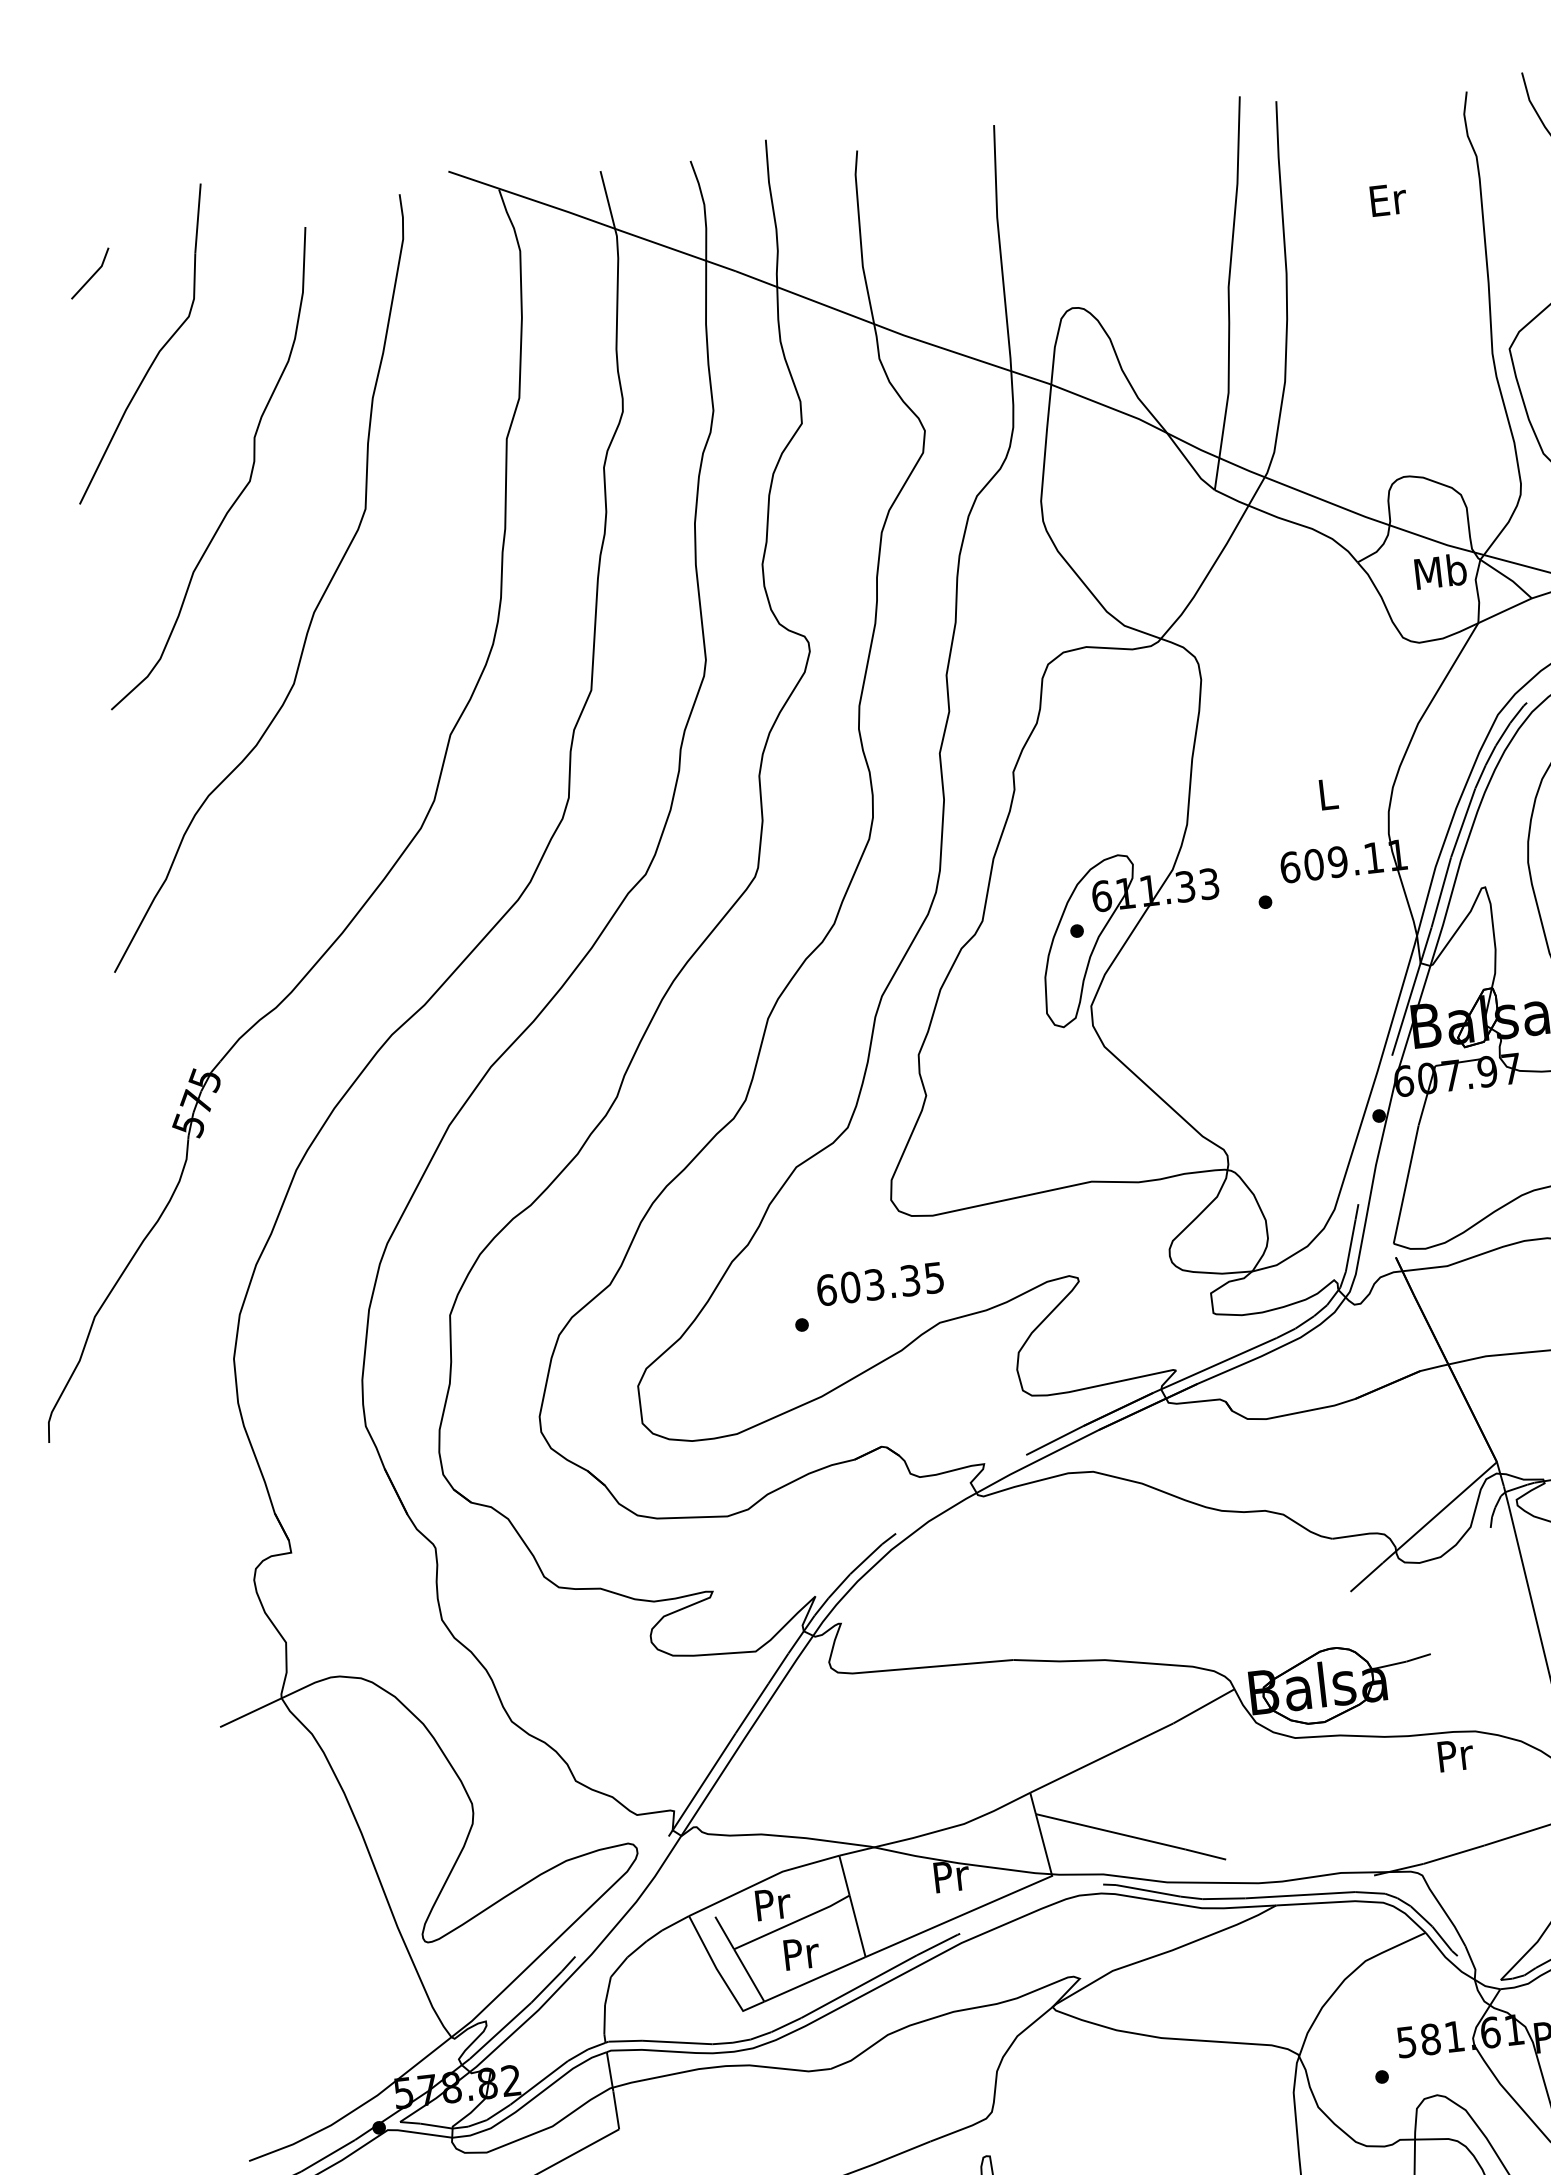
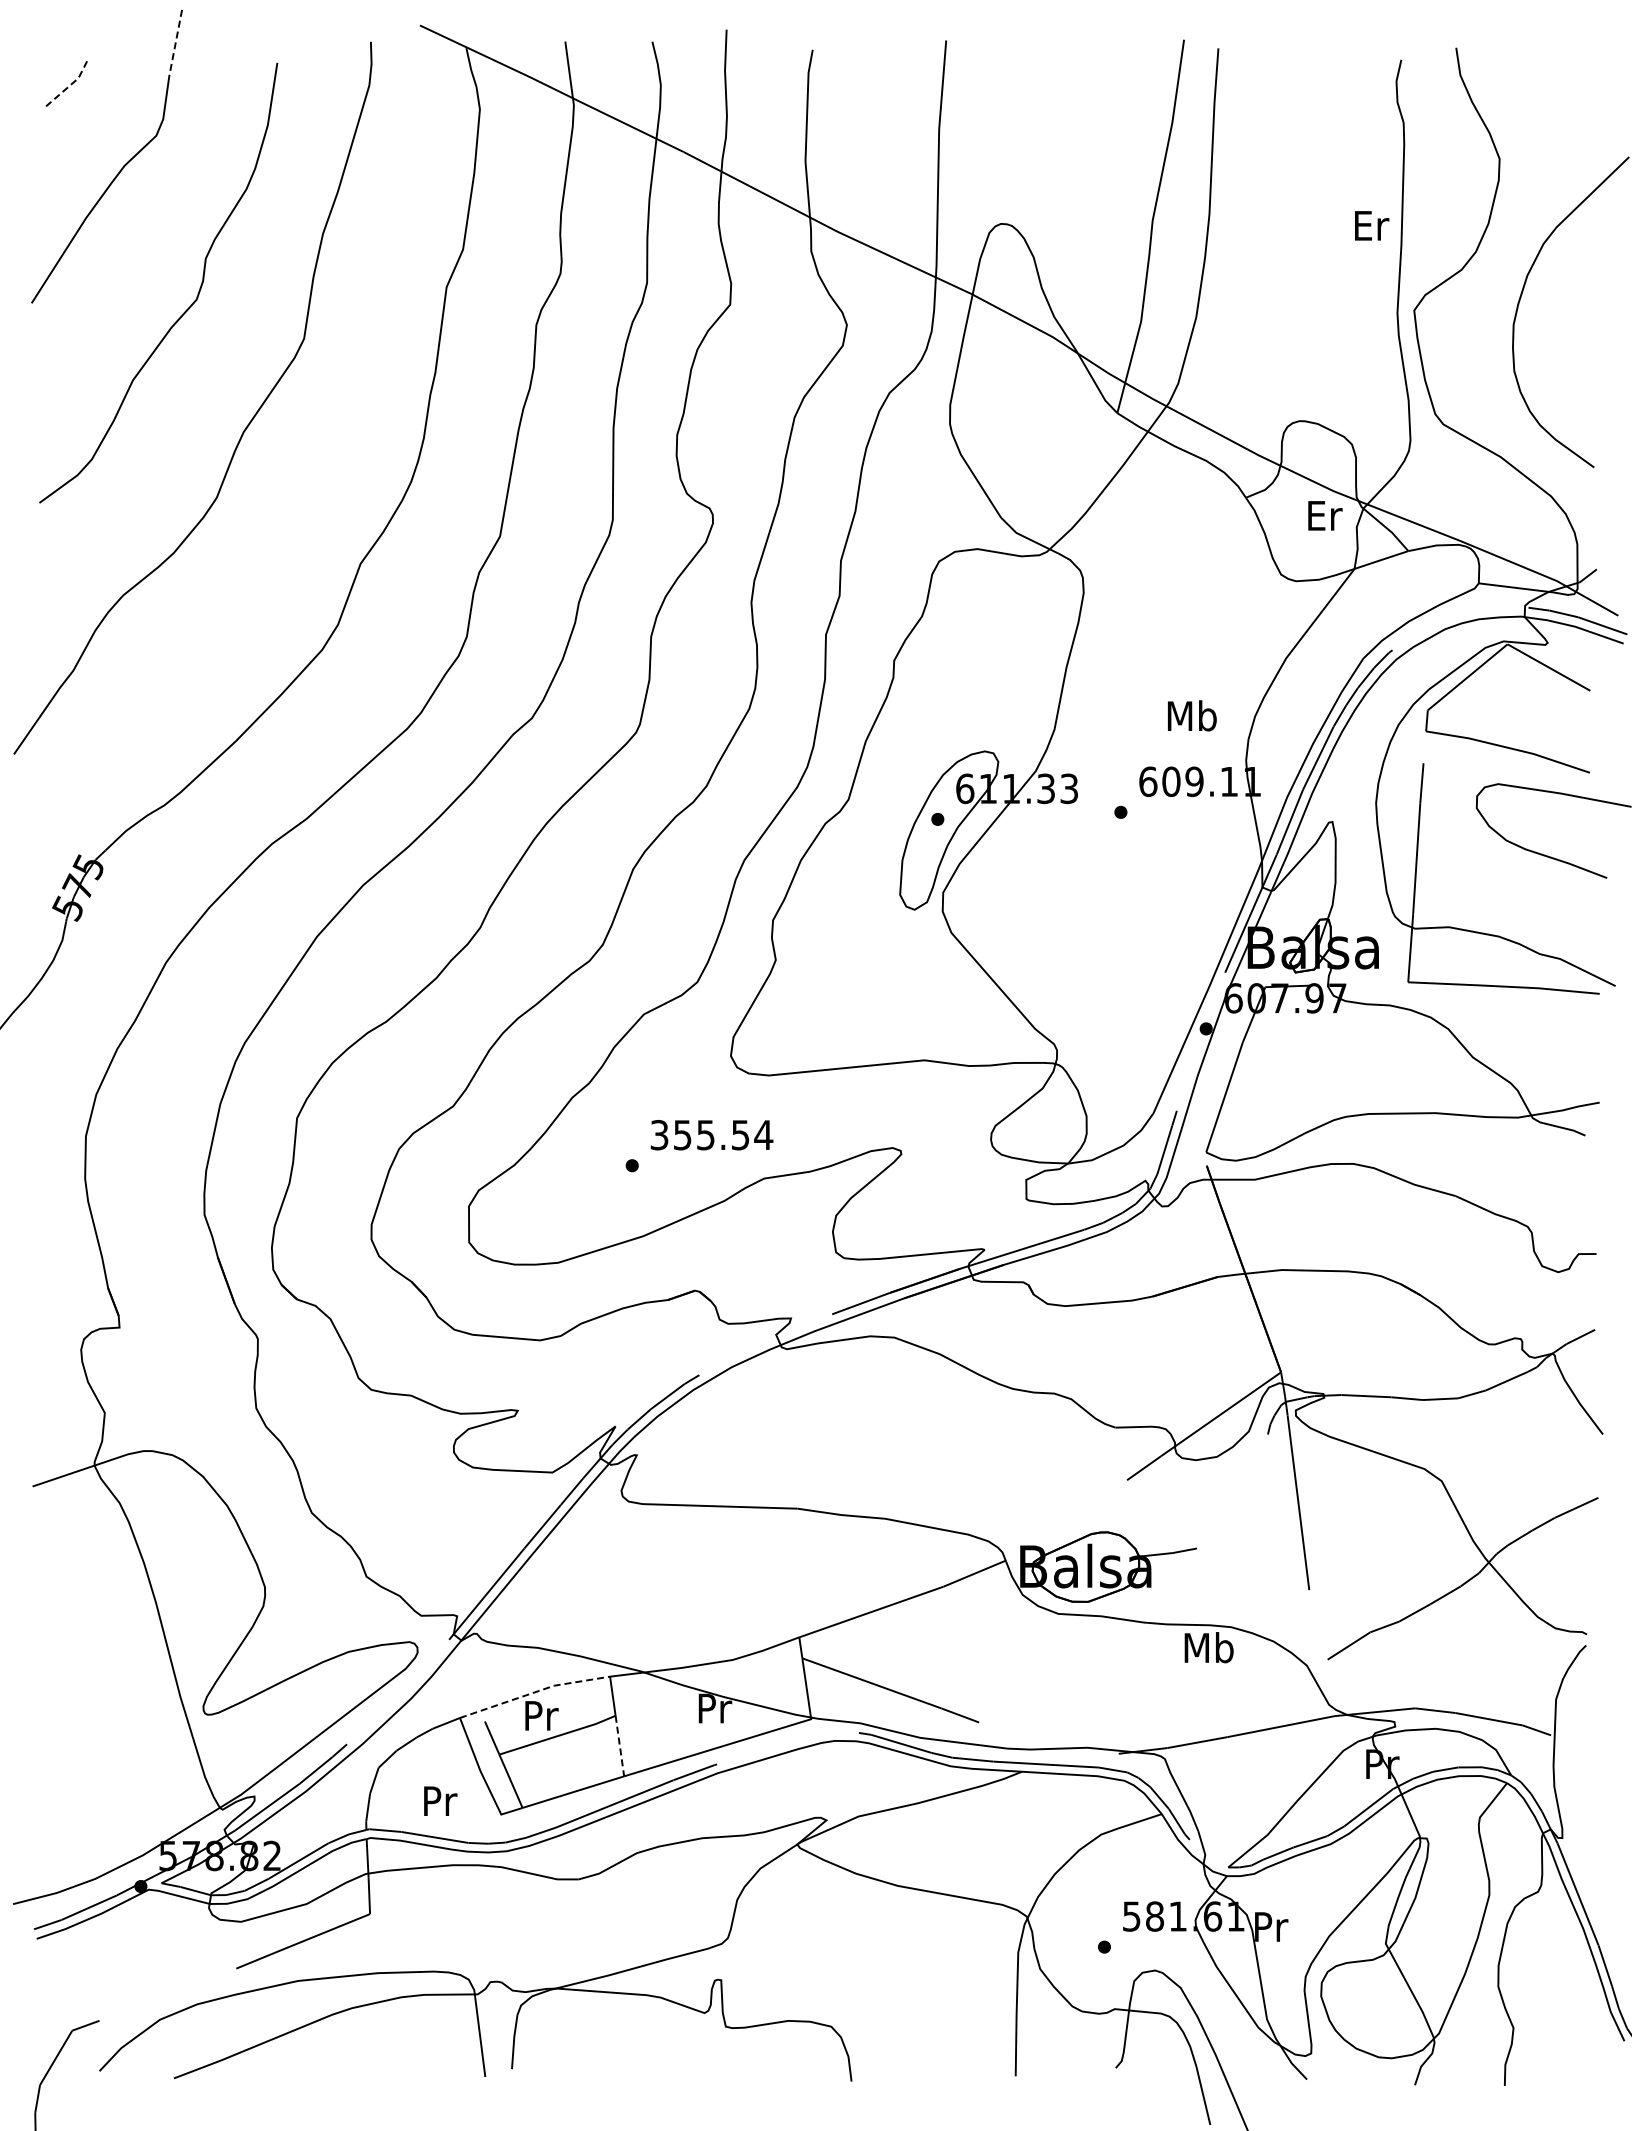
text: (1389, 199) -> (1372, 225), moved
line: (197, 217) -> (175, 42), solid -> dashed
line: (93, 274) -> (69, 85), solid -> dashed
text: (1440, 571) -> (1324, 515), Mb -> Er
text: (1327, 793) -> (1191, 715), L -> Mb
text: (880, 1283) -> (711, 1134), 603.35 -> 355.54
text: (1454, 1755) -> (1208, 1647), Pr -> Mb
line: (763, 1880) -> (534, 1692), solid -> dashed
line: (857, 1926) -> (619, 1746), solid -> dashed
text: (801, 1952) -> (440, 1800), moved

